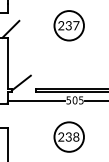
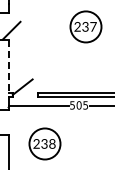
part: (68, 25) -> (85, 26), moved
line: (7, 63) -> (8, 66), solid -> dashed
part: (68, 136) -> (44, 143), moved

